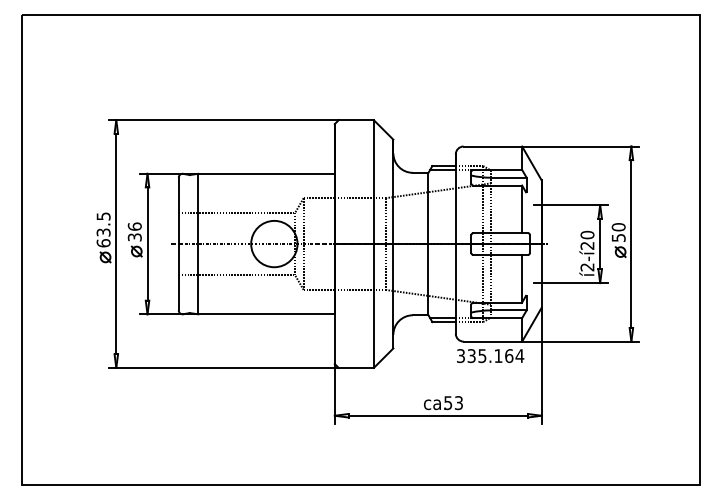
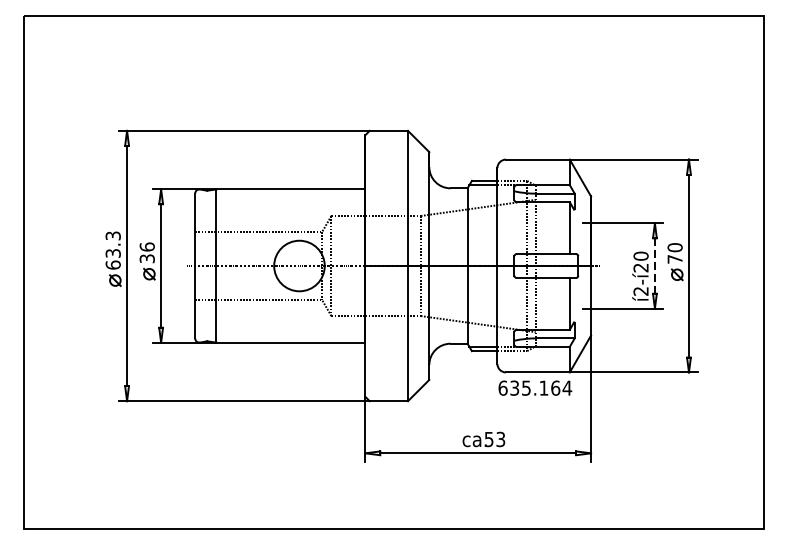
text: (102, 216) -> (112, 235), 63.5 -> 63.3
text: (618, 237) -> (674, 258), 50 -> 70
line: (600, 243) -> (655, 265), solid -> dashed
text: (460, 356) -> (502, 388), 335.164 -> 635.164

